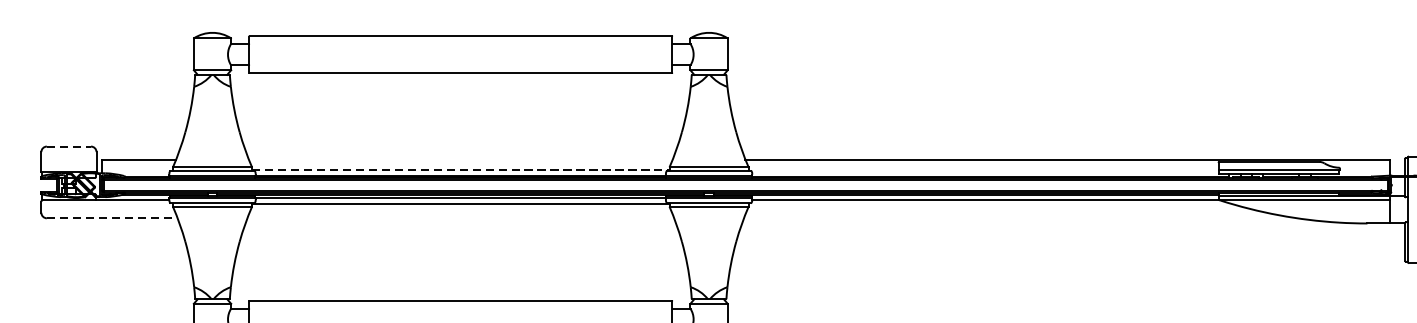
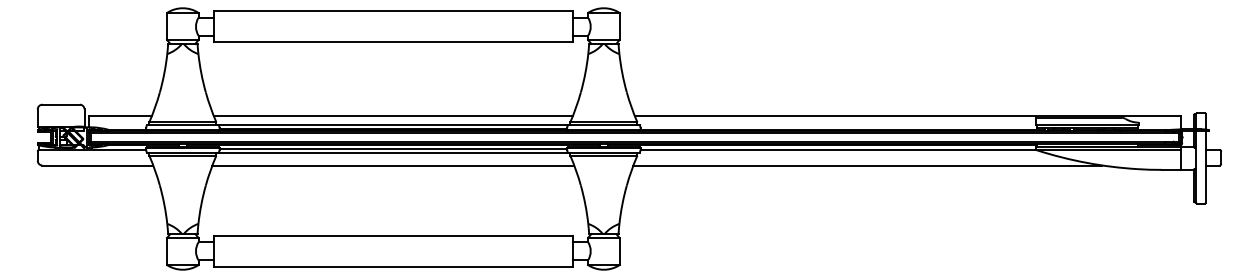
line: (69, 146) -> (61, 104), dashed -> solid
line: (460, 159) -> (393, 115), added
line: (460, 169) -> (393, 124), dashed -> solid
line: (113, 218) -> (98, 165), dashed -> solid
line: (460, 218) -> (393, 165), added
line: (1020, 218) -> (867, 165), added

